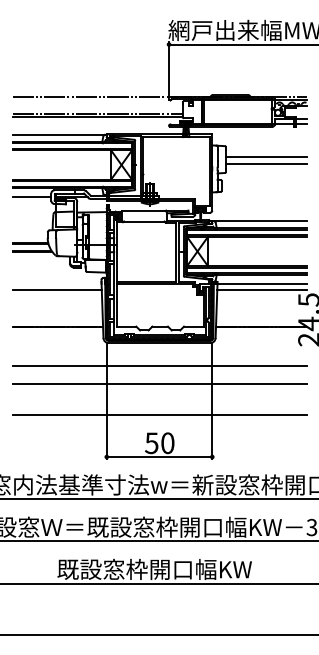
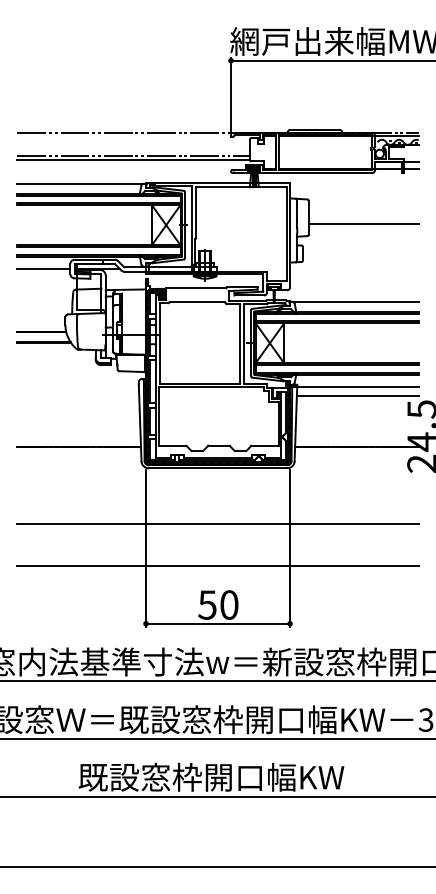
line: (266, 157) -> (363, 214), removed
line: (57, 290) -> (78, 396), removed
line: (159, 365) -> (217, 499), removed

